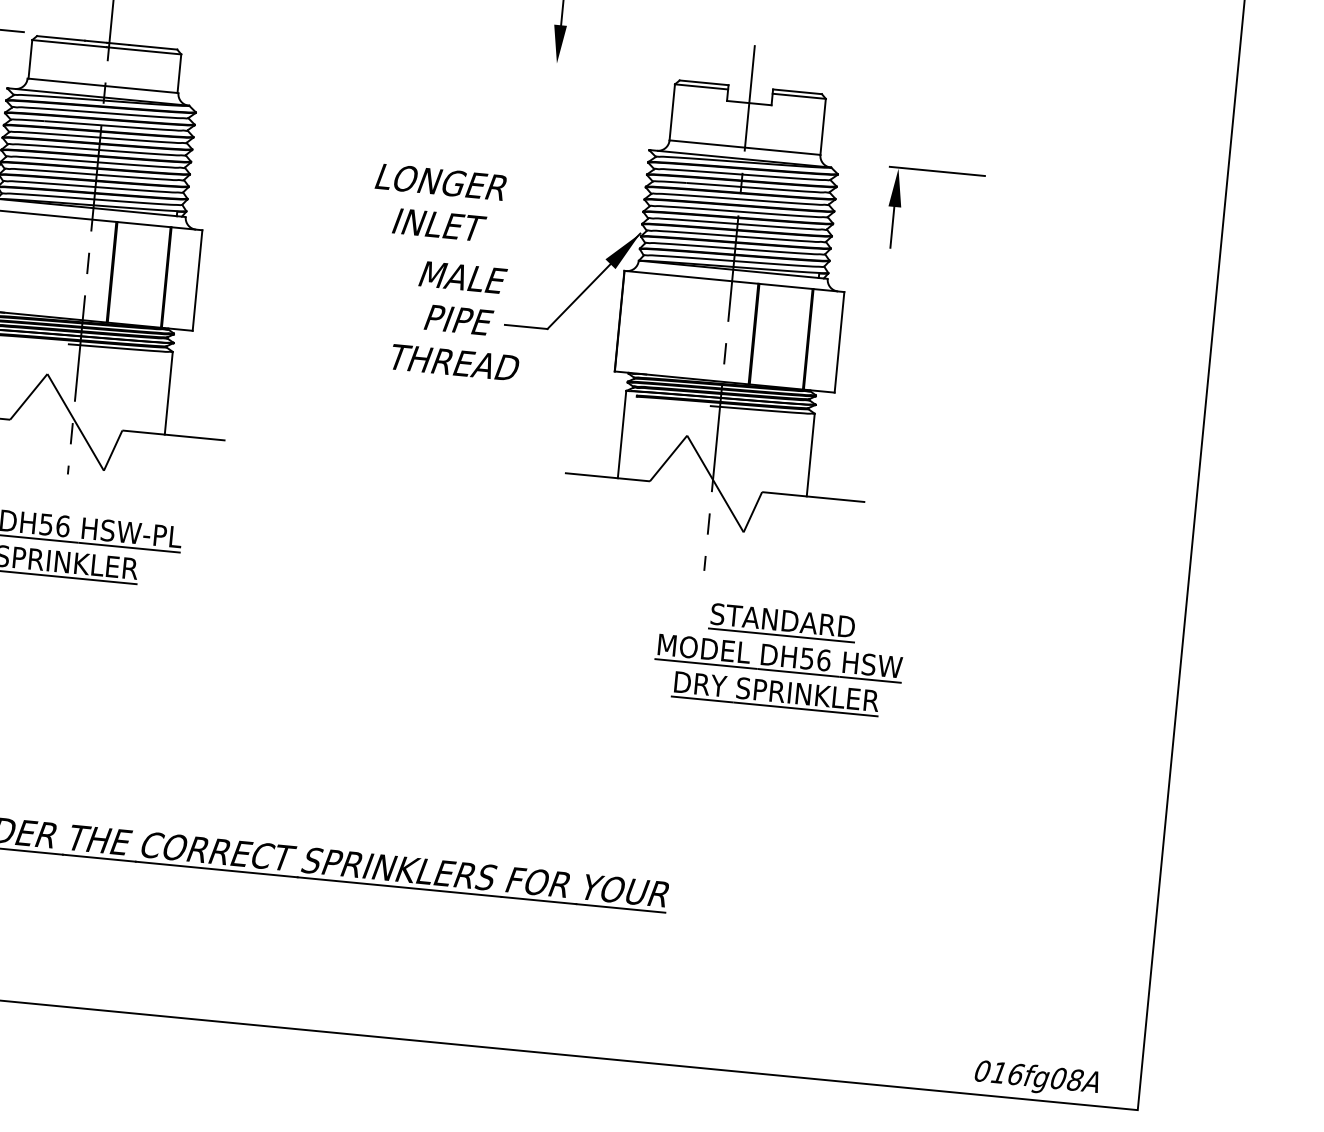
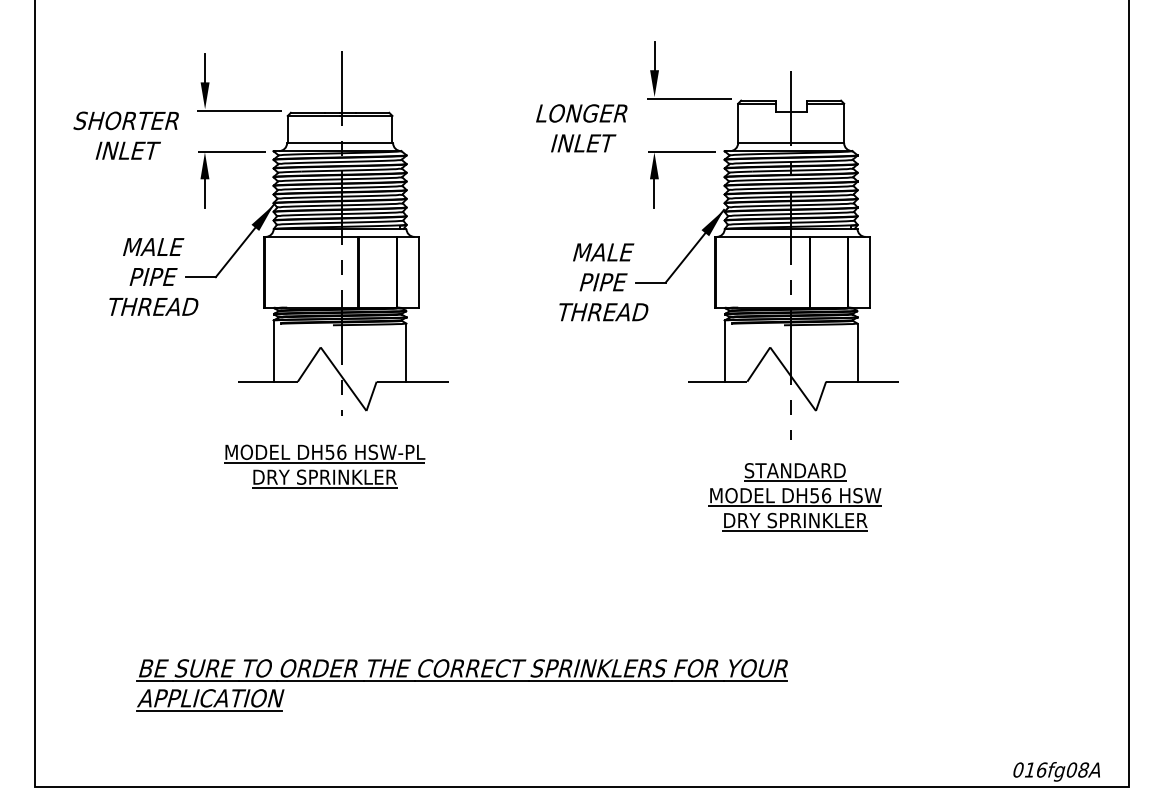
line: (605, 70) -> (688, 98), added
text: (438, 203) -> (581, 128), moved
part: (900, 207) -> (658, 179), moved
part: (778, 658) -> (794, 497), moved

